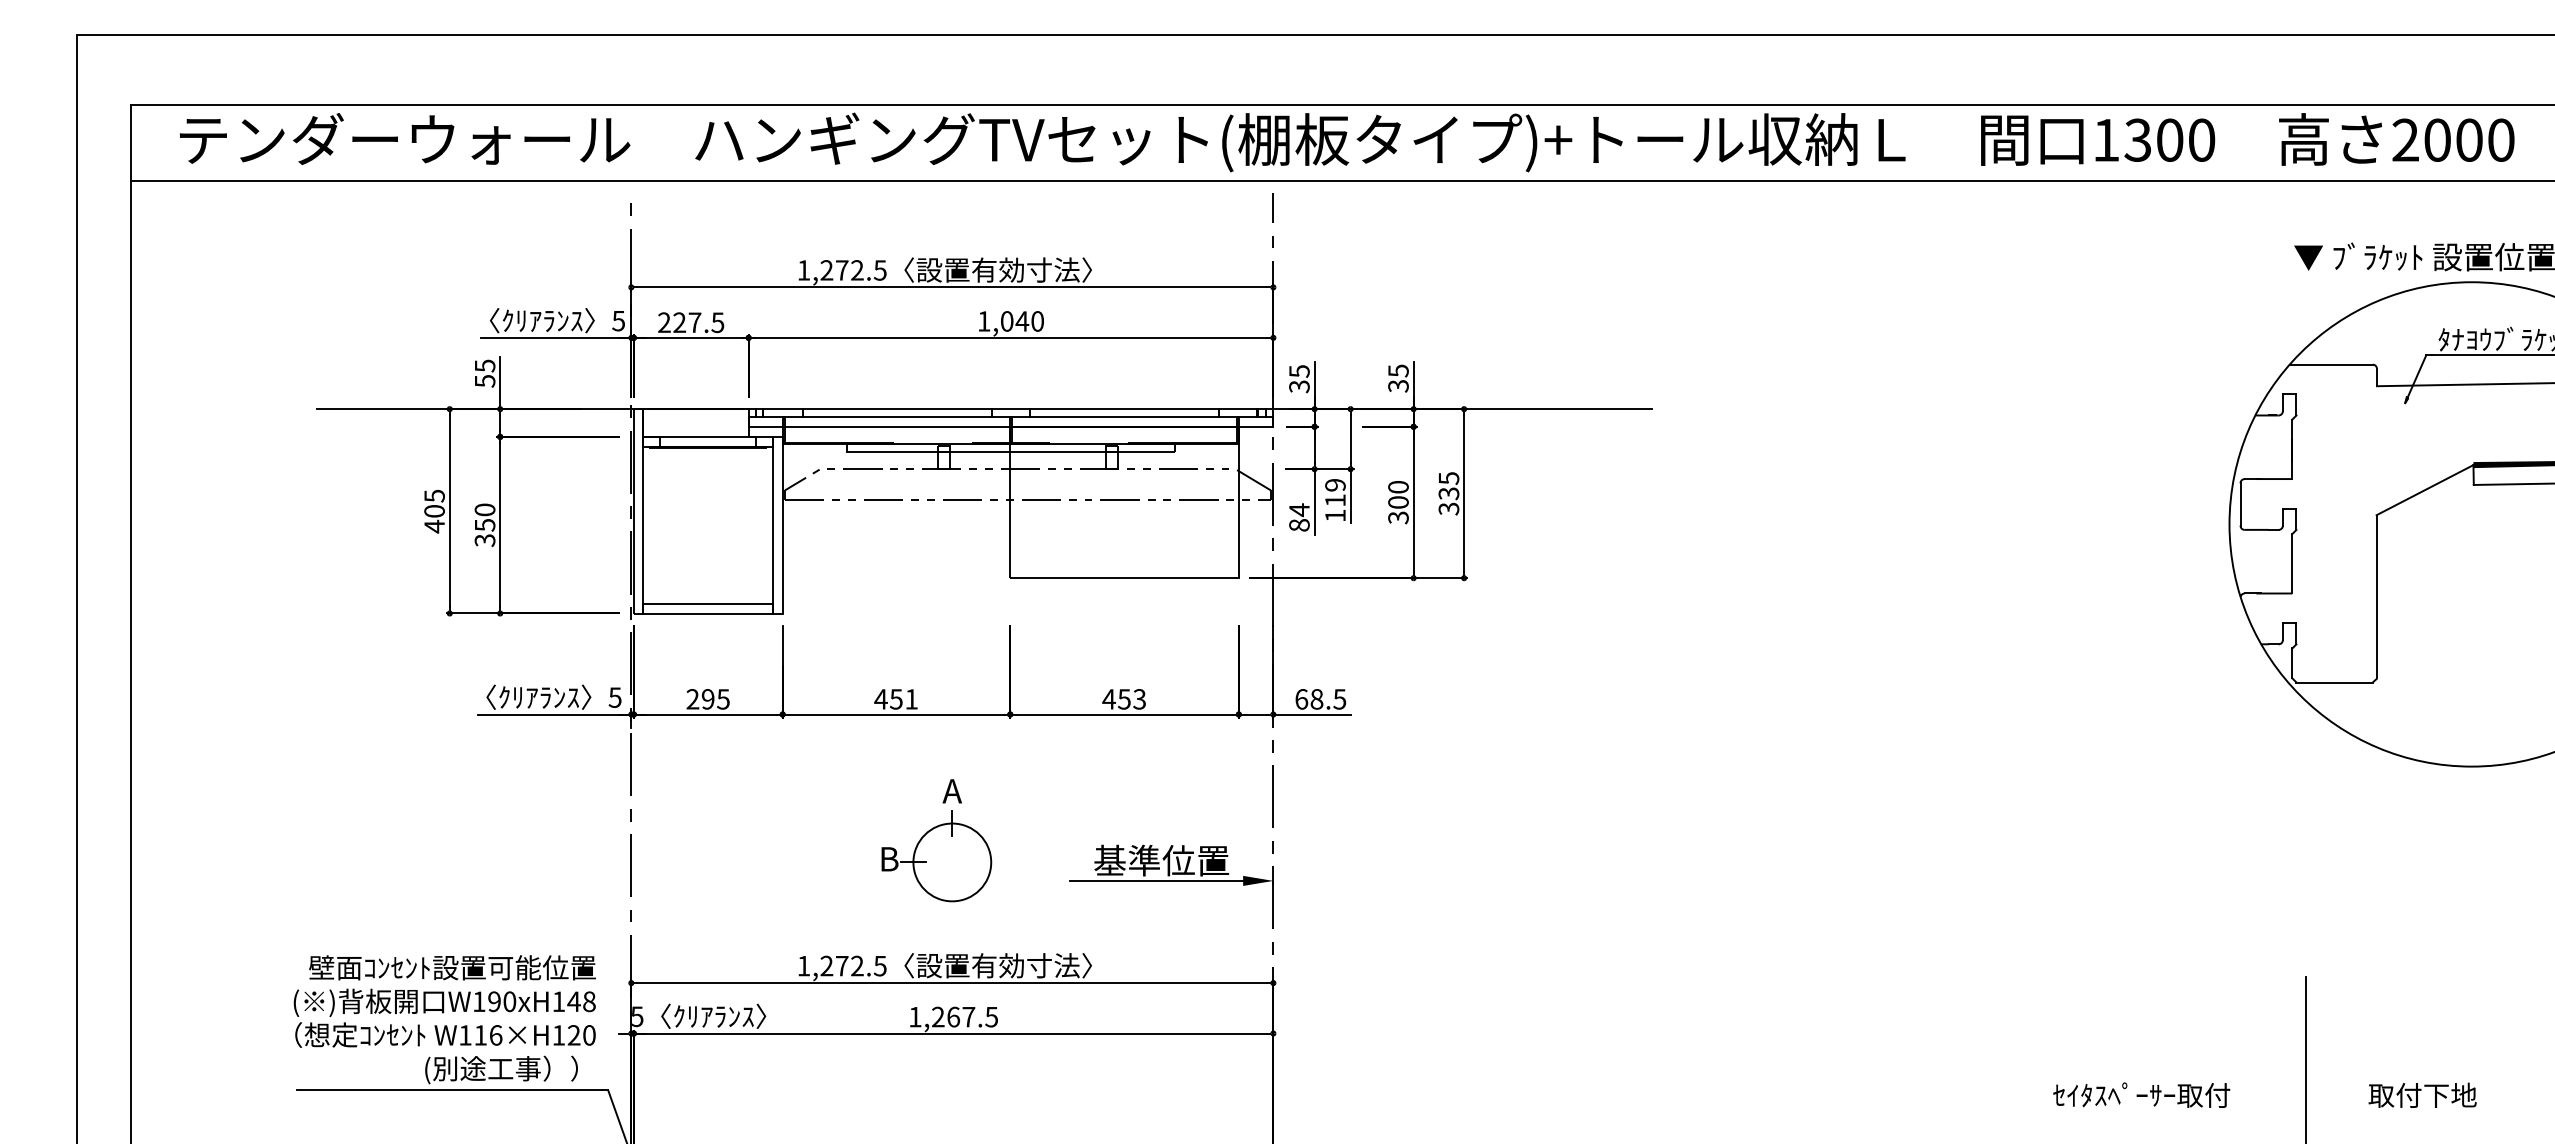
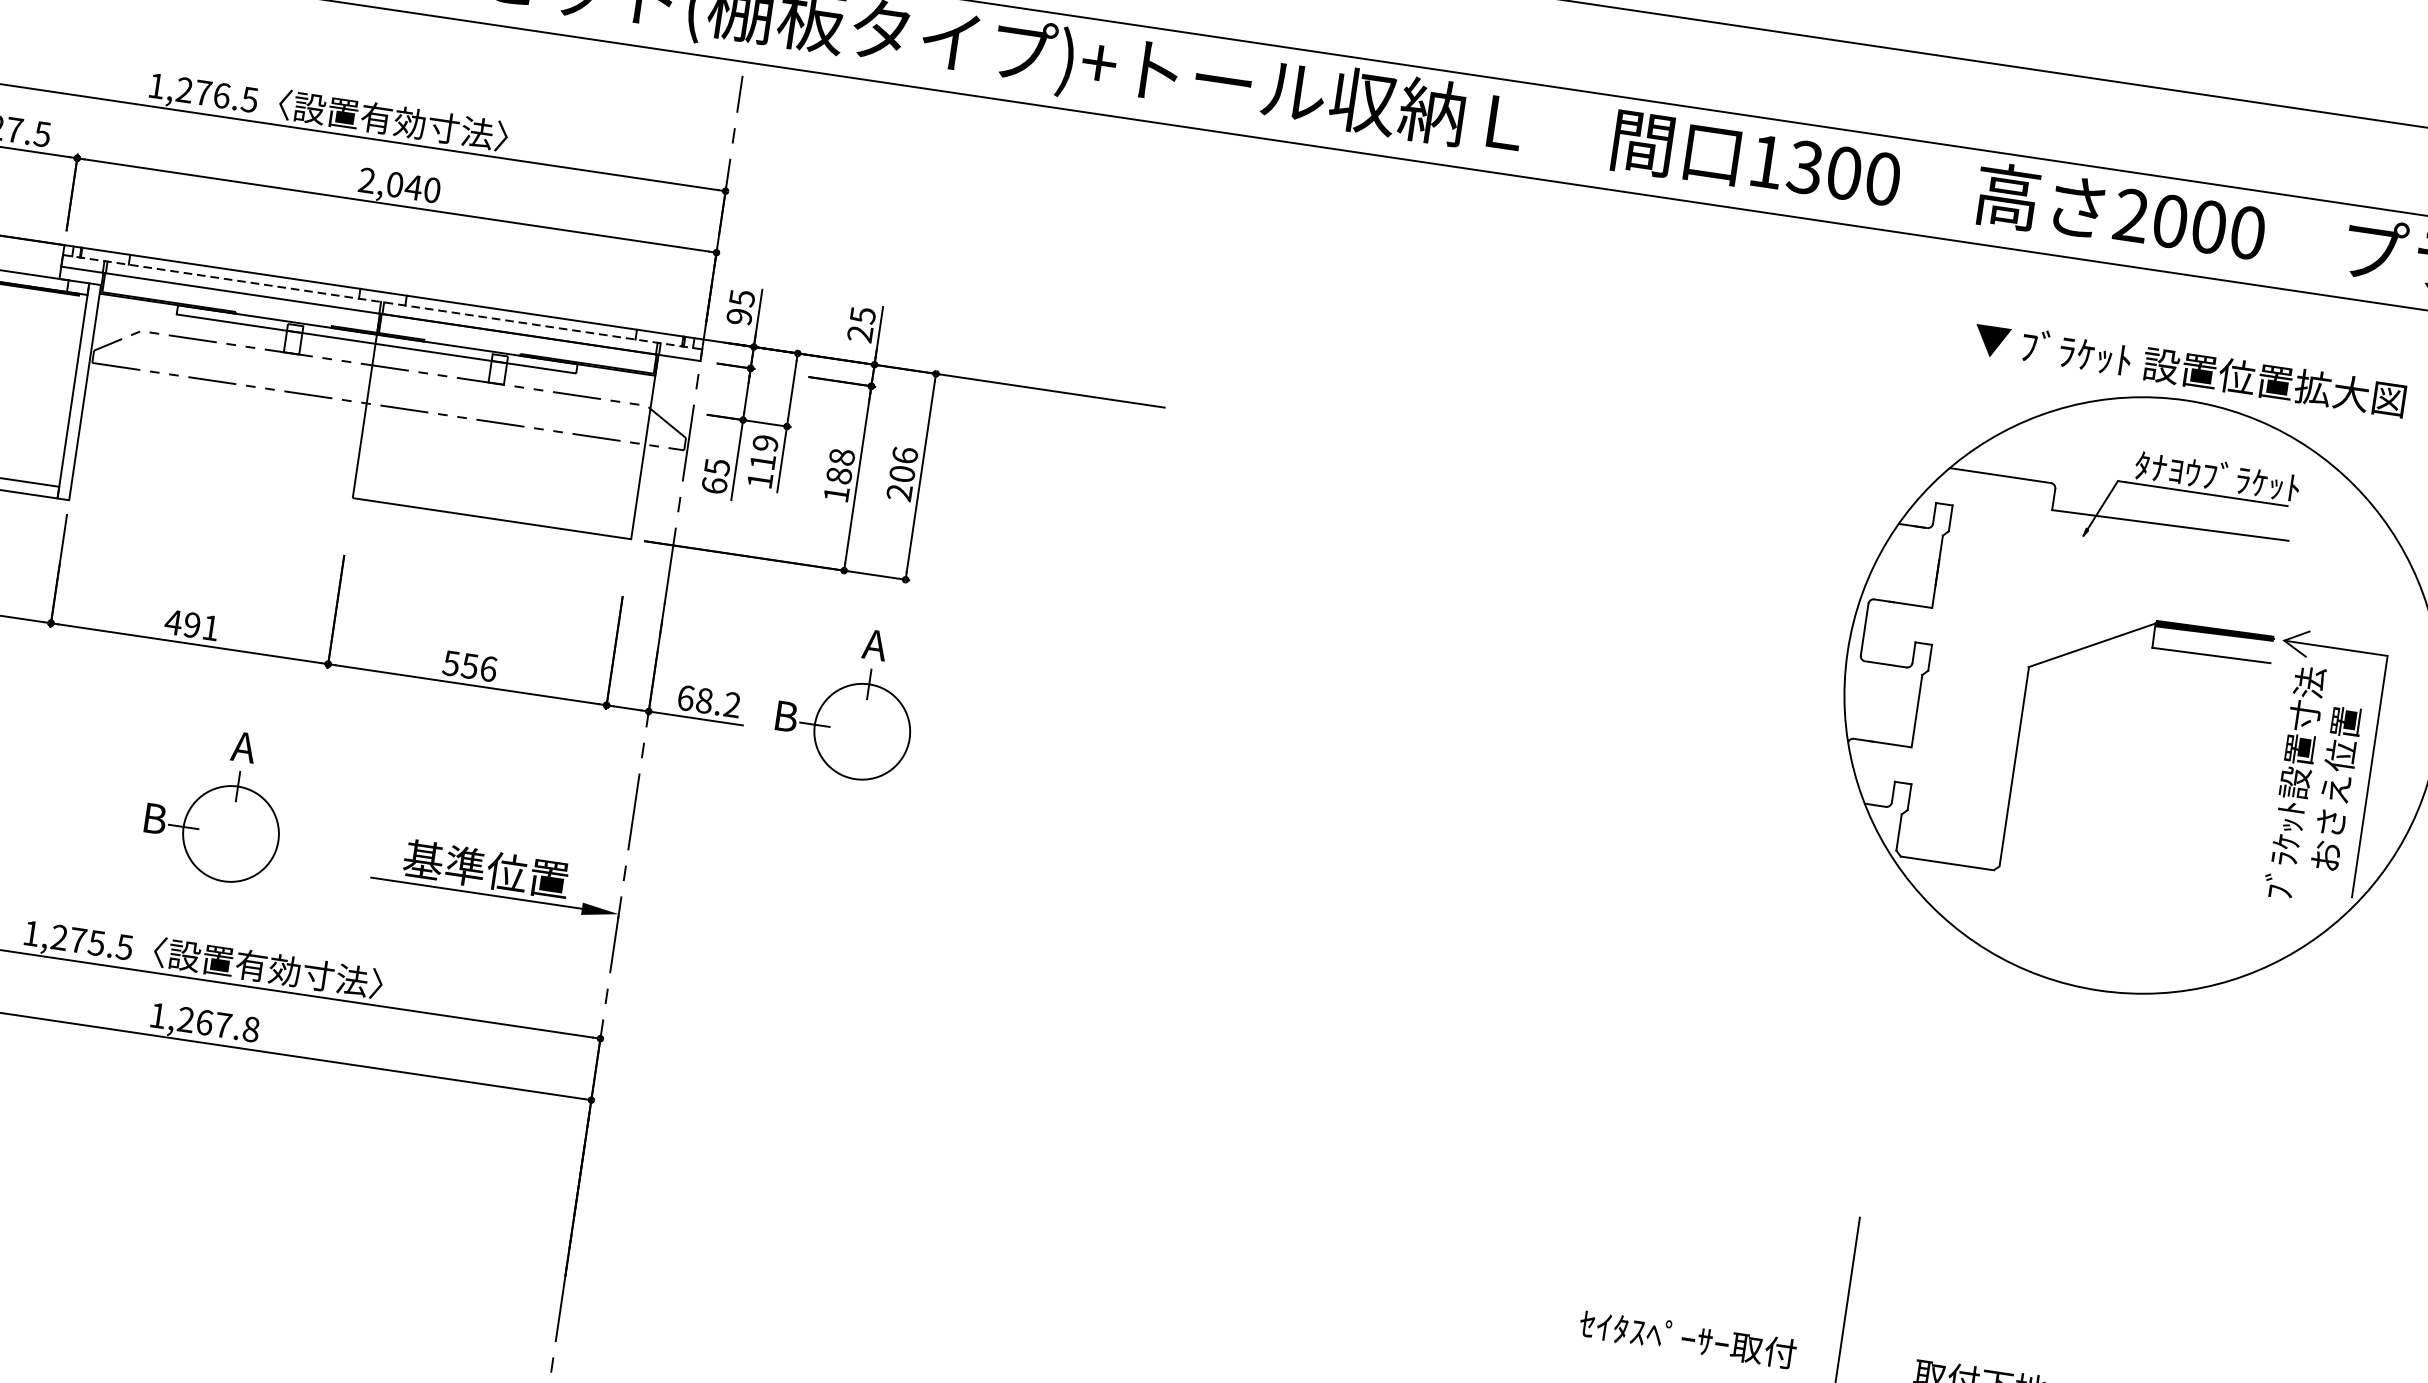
text: (857, 270) -> (221, 95), 1,272.5 -> 1,276.5
text: (983, 321) -> (366, 180), 1,040 -> 2,040
text: (1299, 386) -> (739, 316), 35 -> 95
text: (1398, 386) -> (860, 334), 35 -> 25
line: (1011, 417) -> (383, 302), solid -> dashed
text: (1448, 493) -> (901, 473), 335 -> 206
text: (1398, 502) -> (839, 475), 300 -> 188
text: (1299, 517) -> (715, 476), 84 -> 65
part: (1431, 683) -> (846, 702), added
text: (895, 699) -> (191, 625), 451 -> 491
text: (1124, 699) -> (470, 666), 453 -> 556
text: (1339, 699) -> (731, 705), 68.5 -> 68.2
text: (856, 965) -> (95, 942), 1,272.5 -> 1,275.5
text: (991, 1016) -> (251, 1028), 1,267.5 -> 1,267.8
text: (2141, 1094) -> (1687, 1337), moved

